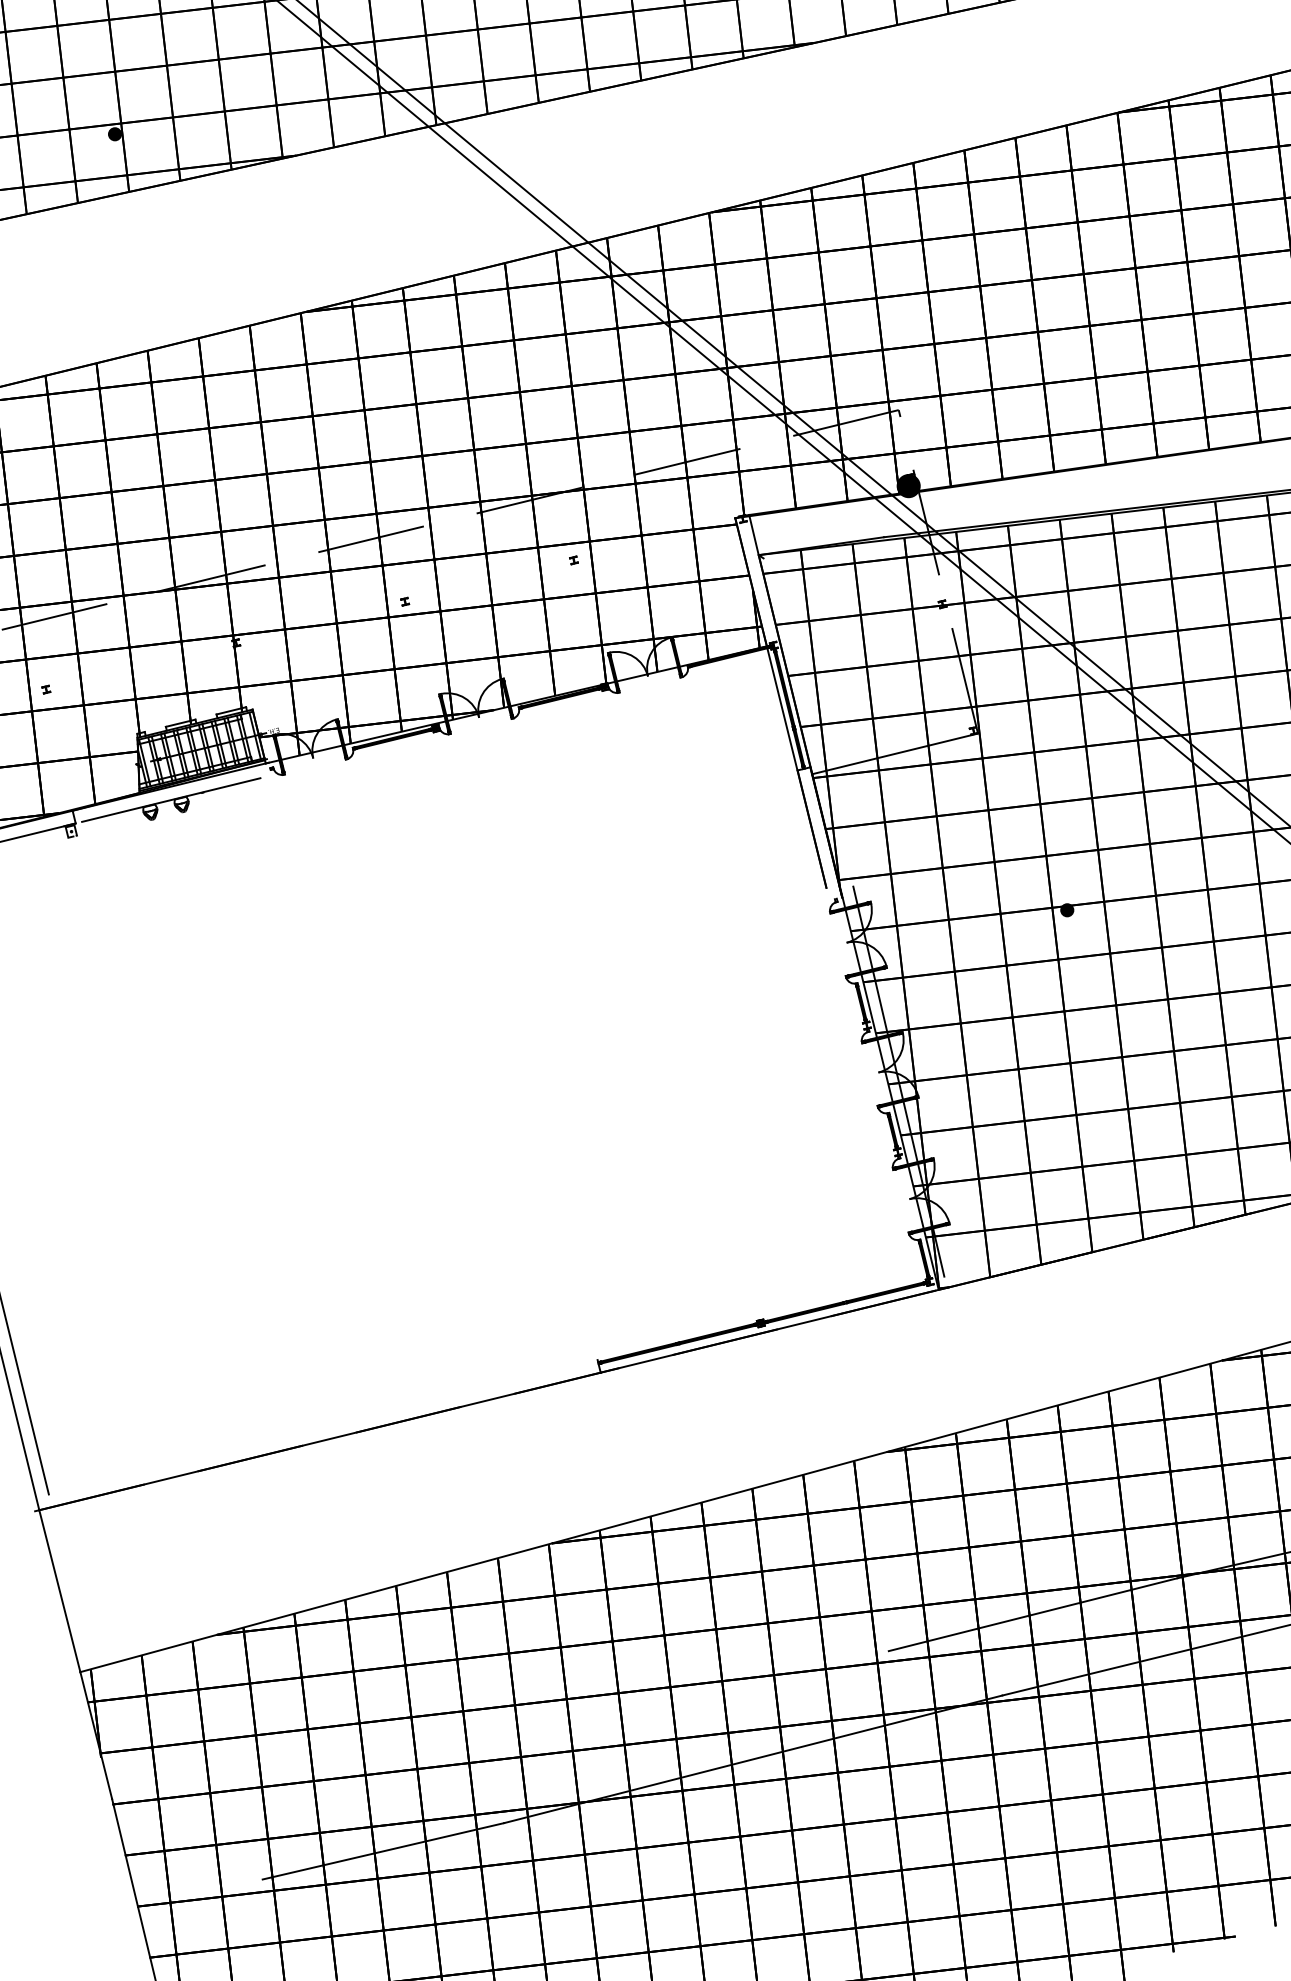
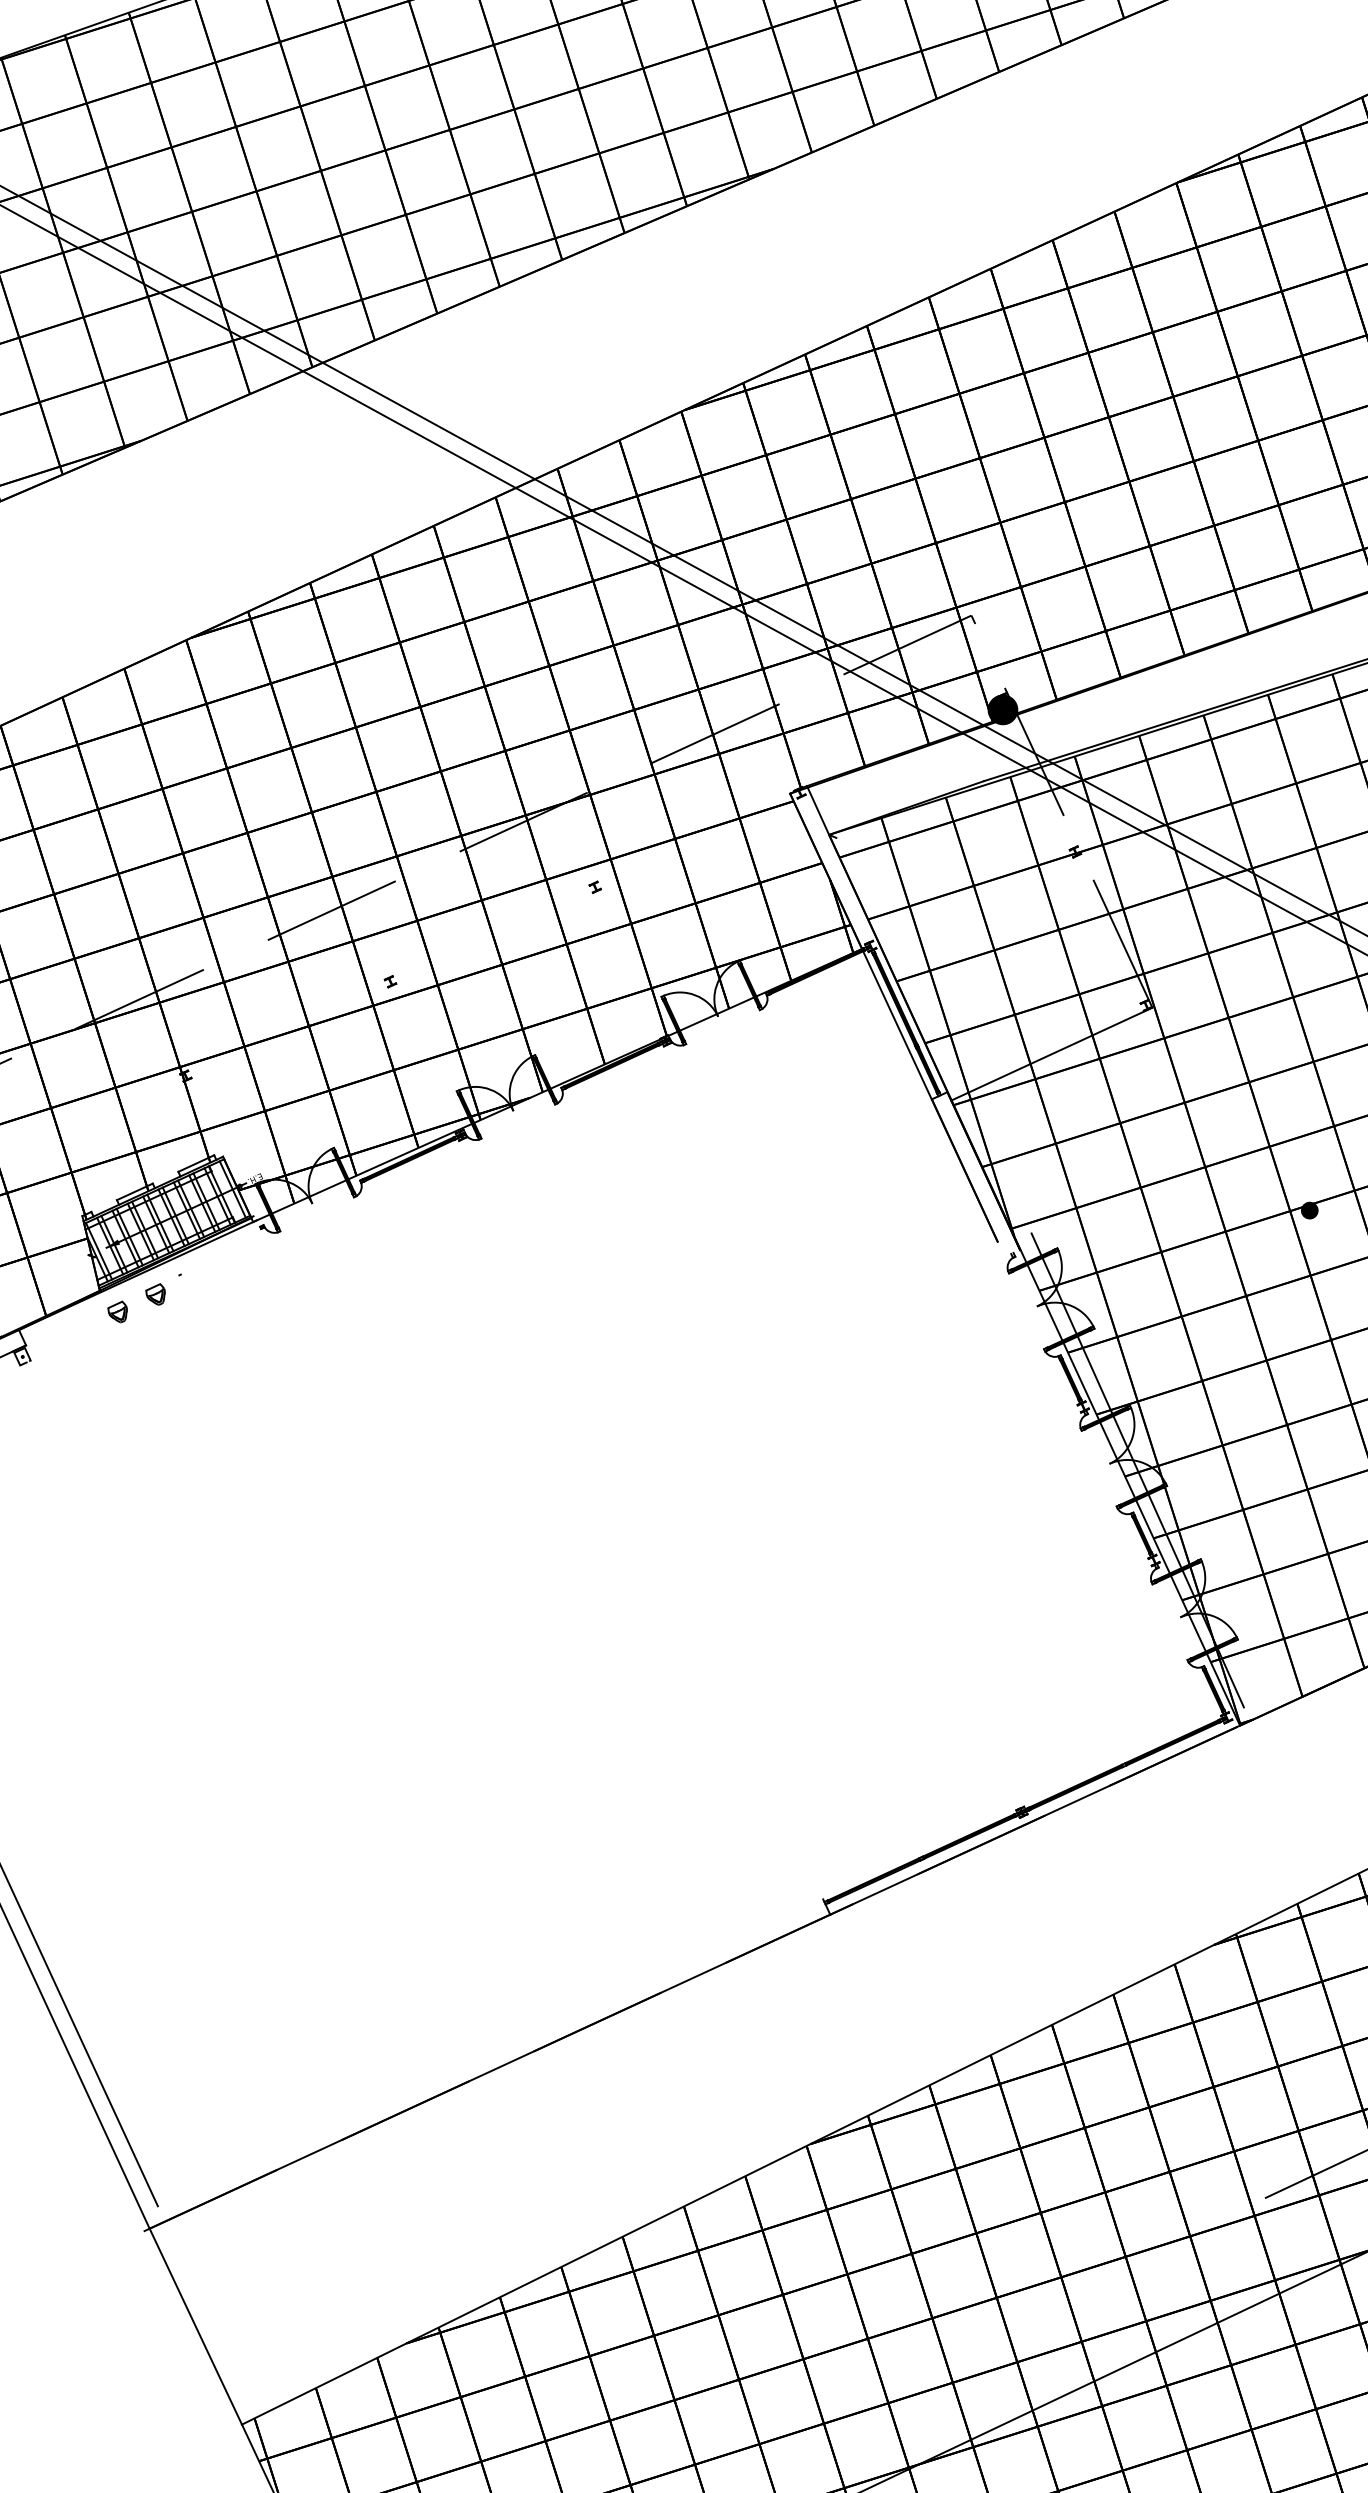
line: (171, 799) -> (142, 1291), removed

